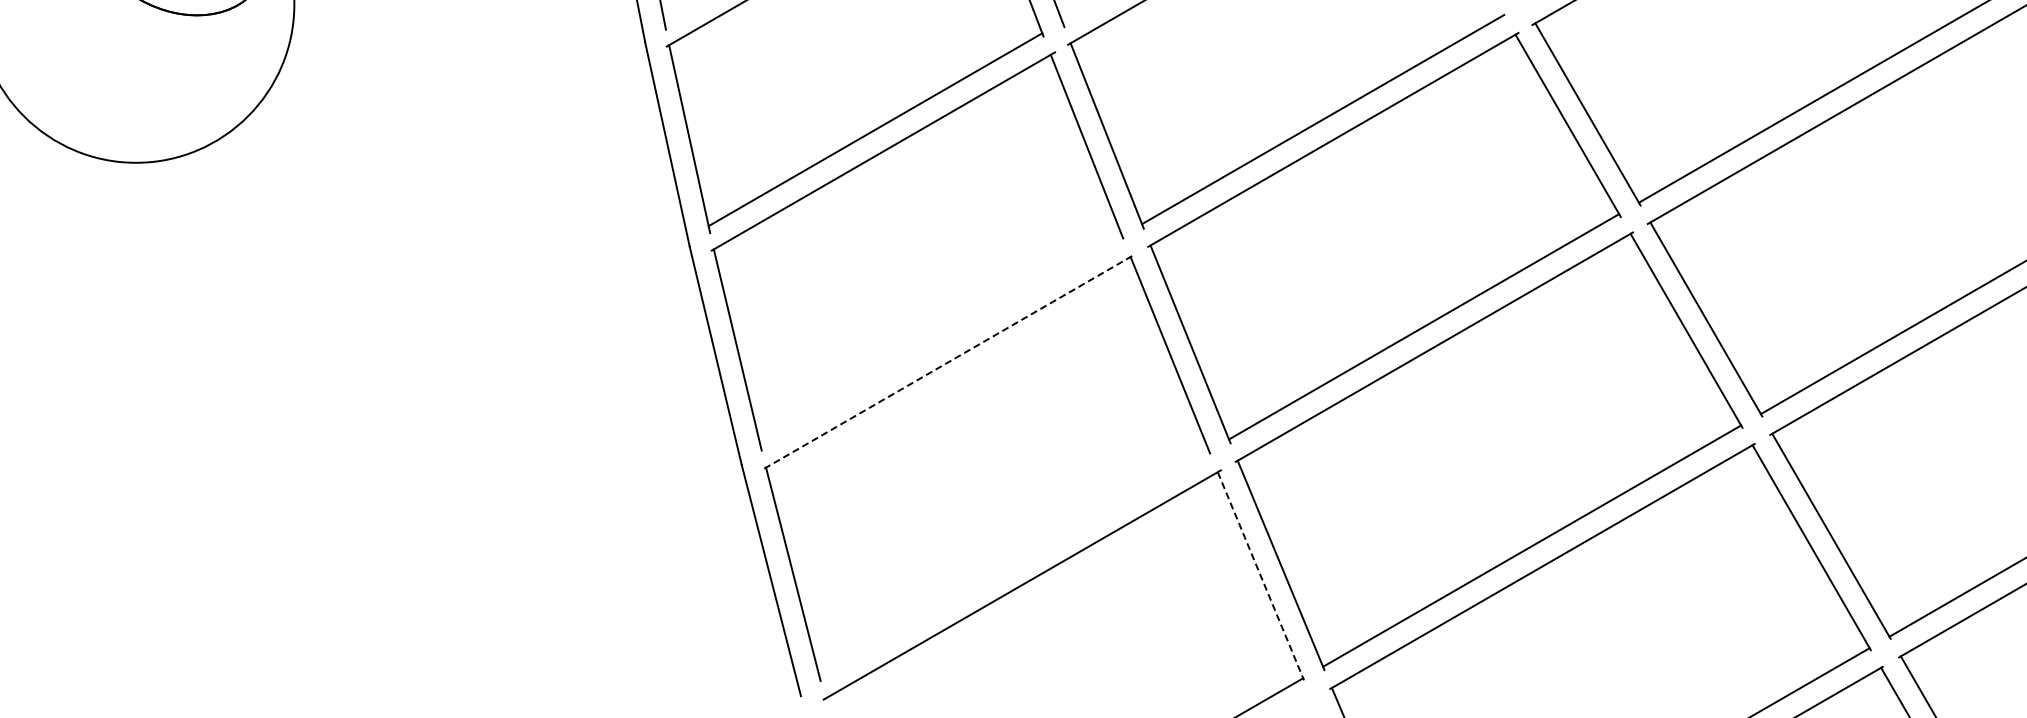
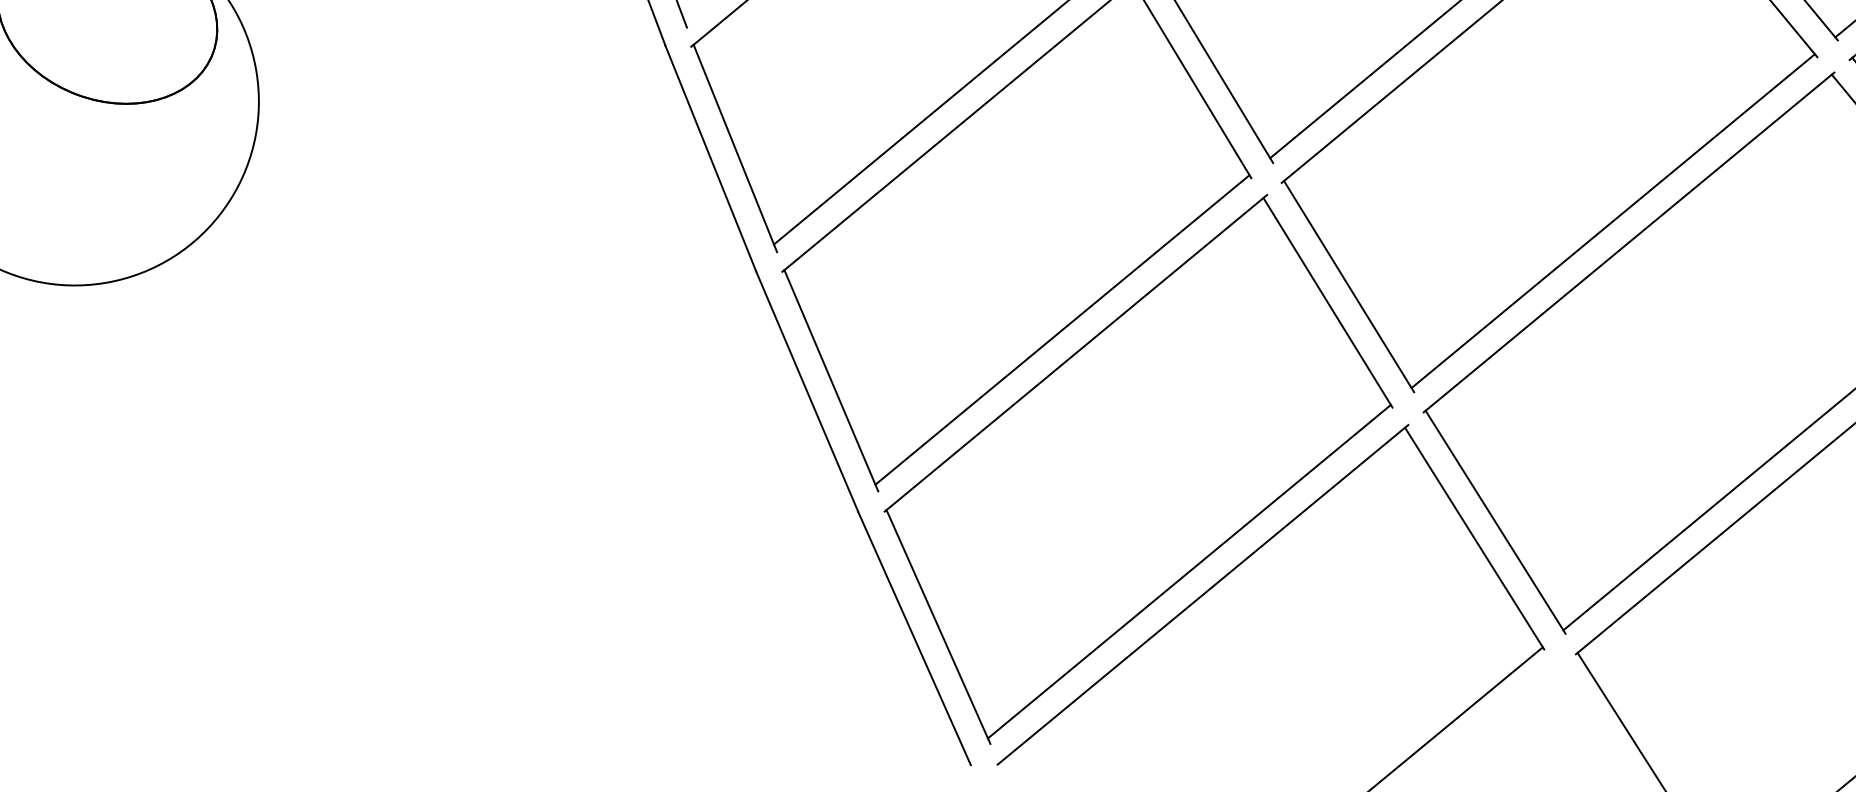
line: (941, 339) -> (1062, 329), added
line: (949, 361) -> (1076, 352), dashed -> solid
line: (1014, 562) -> (1189, 570), added
line: (1260, 576) -> (1474, 538), dashed -> solid

